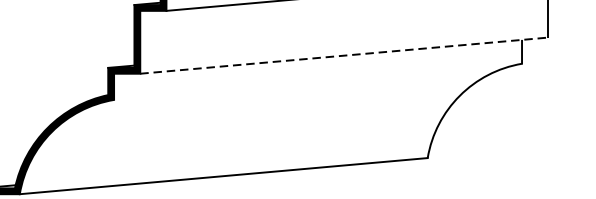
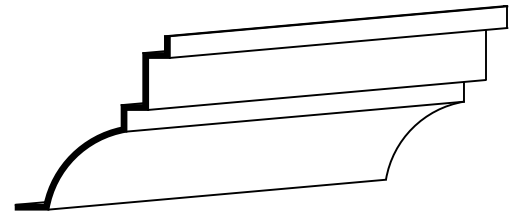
line: (344, 55) -> (317, 94), dashed -> solid
line: (317, 81) -> (294, 116), added

